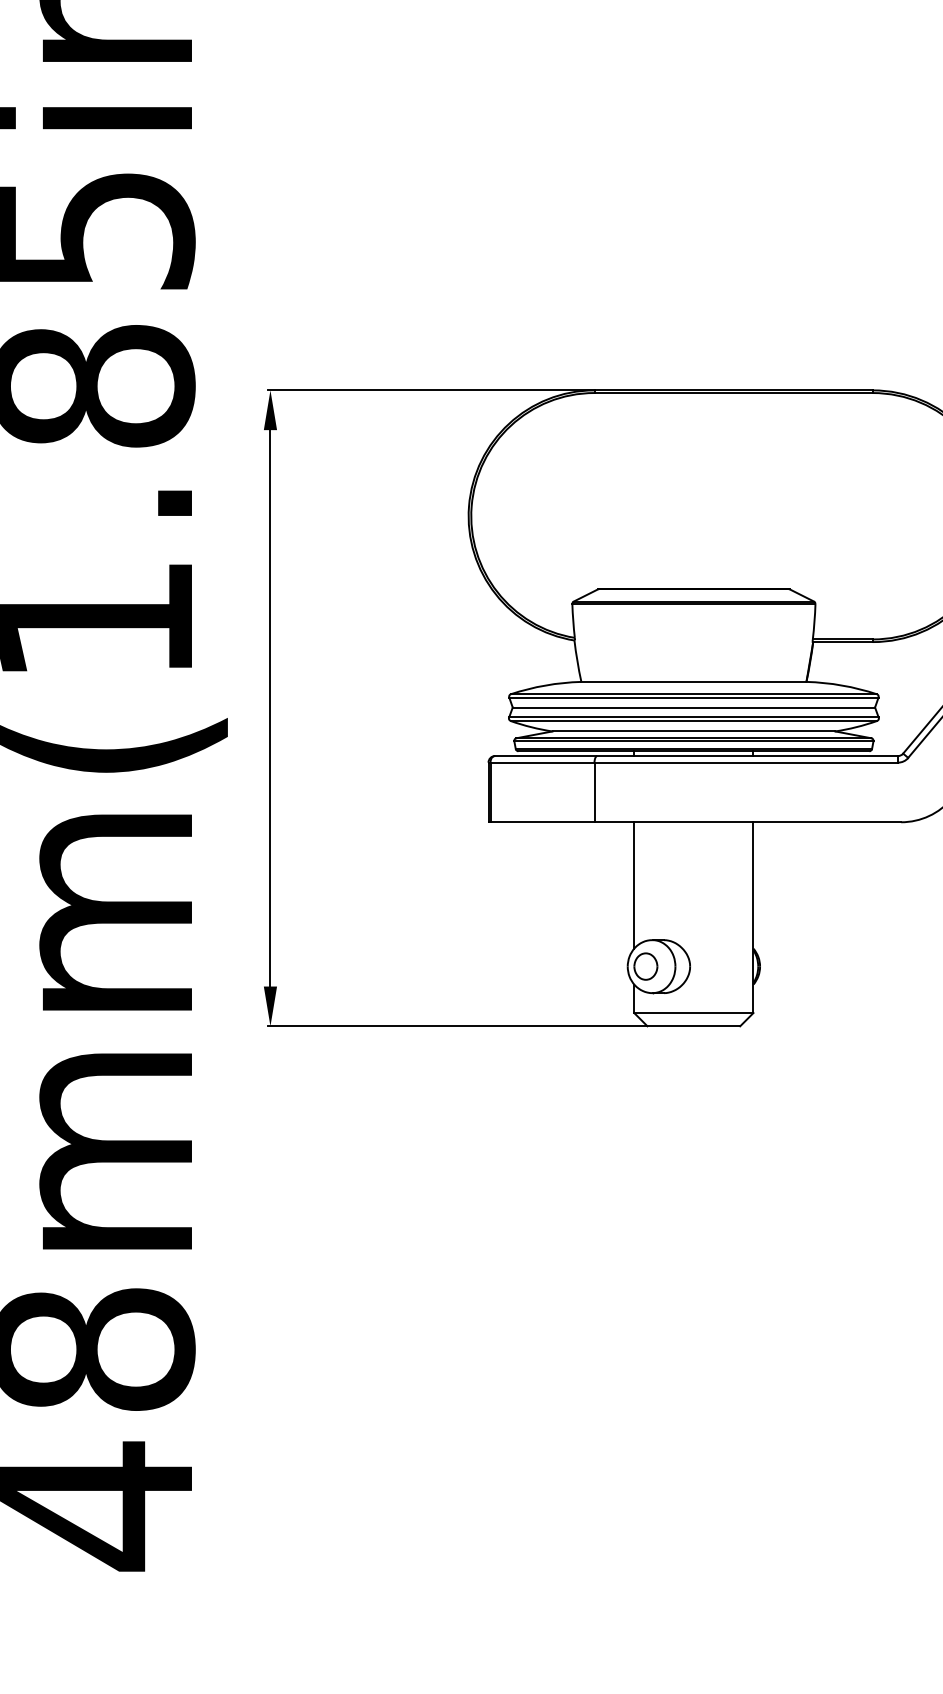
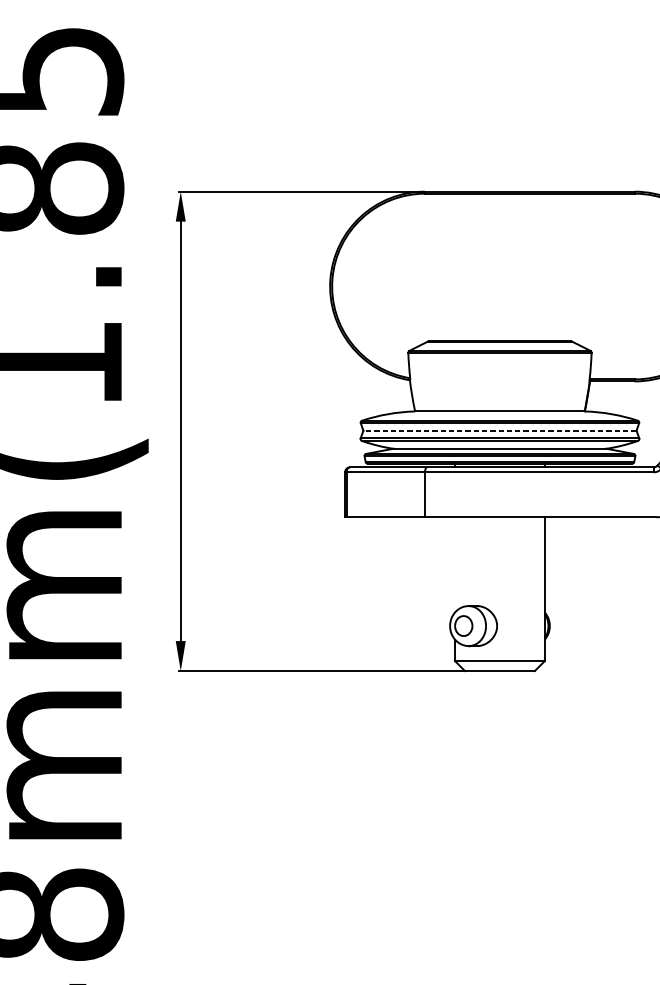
line: (693, 707) -> (499, 430), solid -> dashed
line: (634, 885) -> (455, 564), removed

